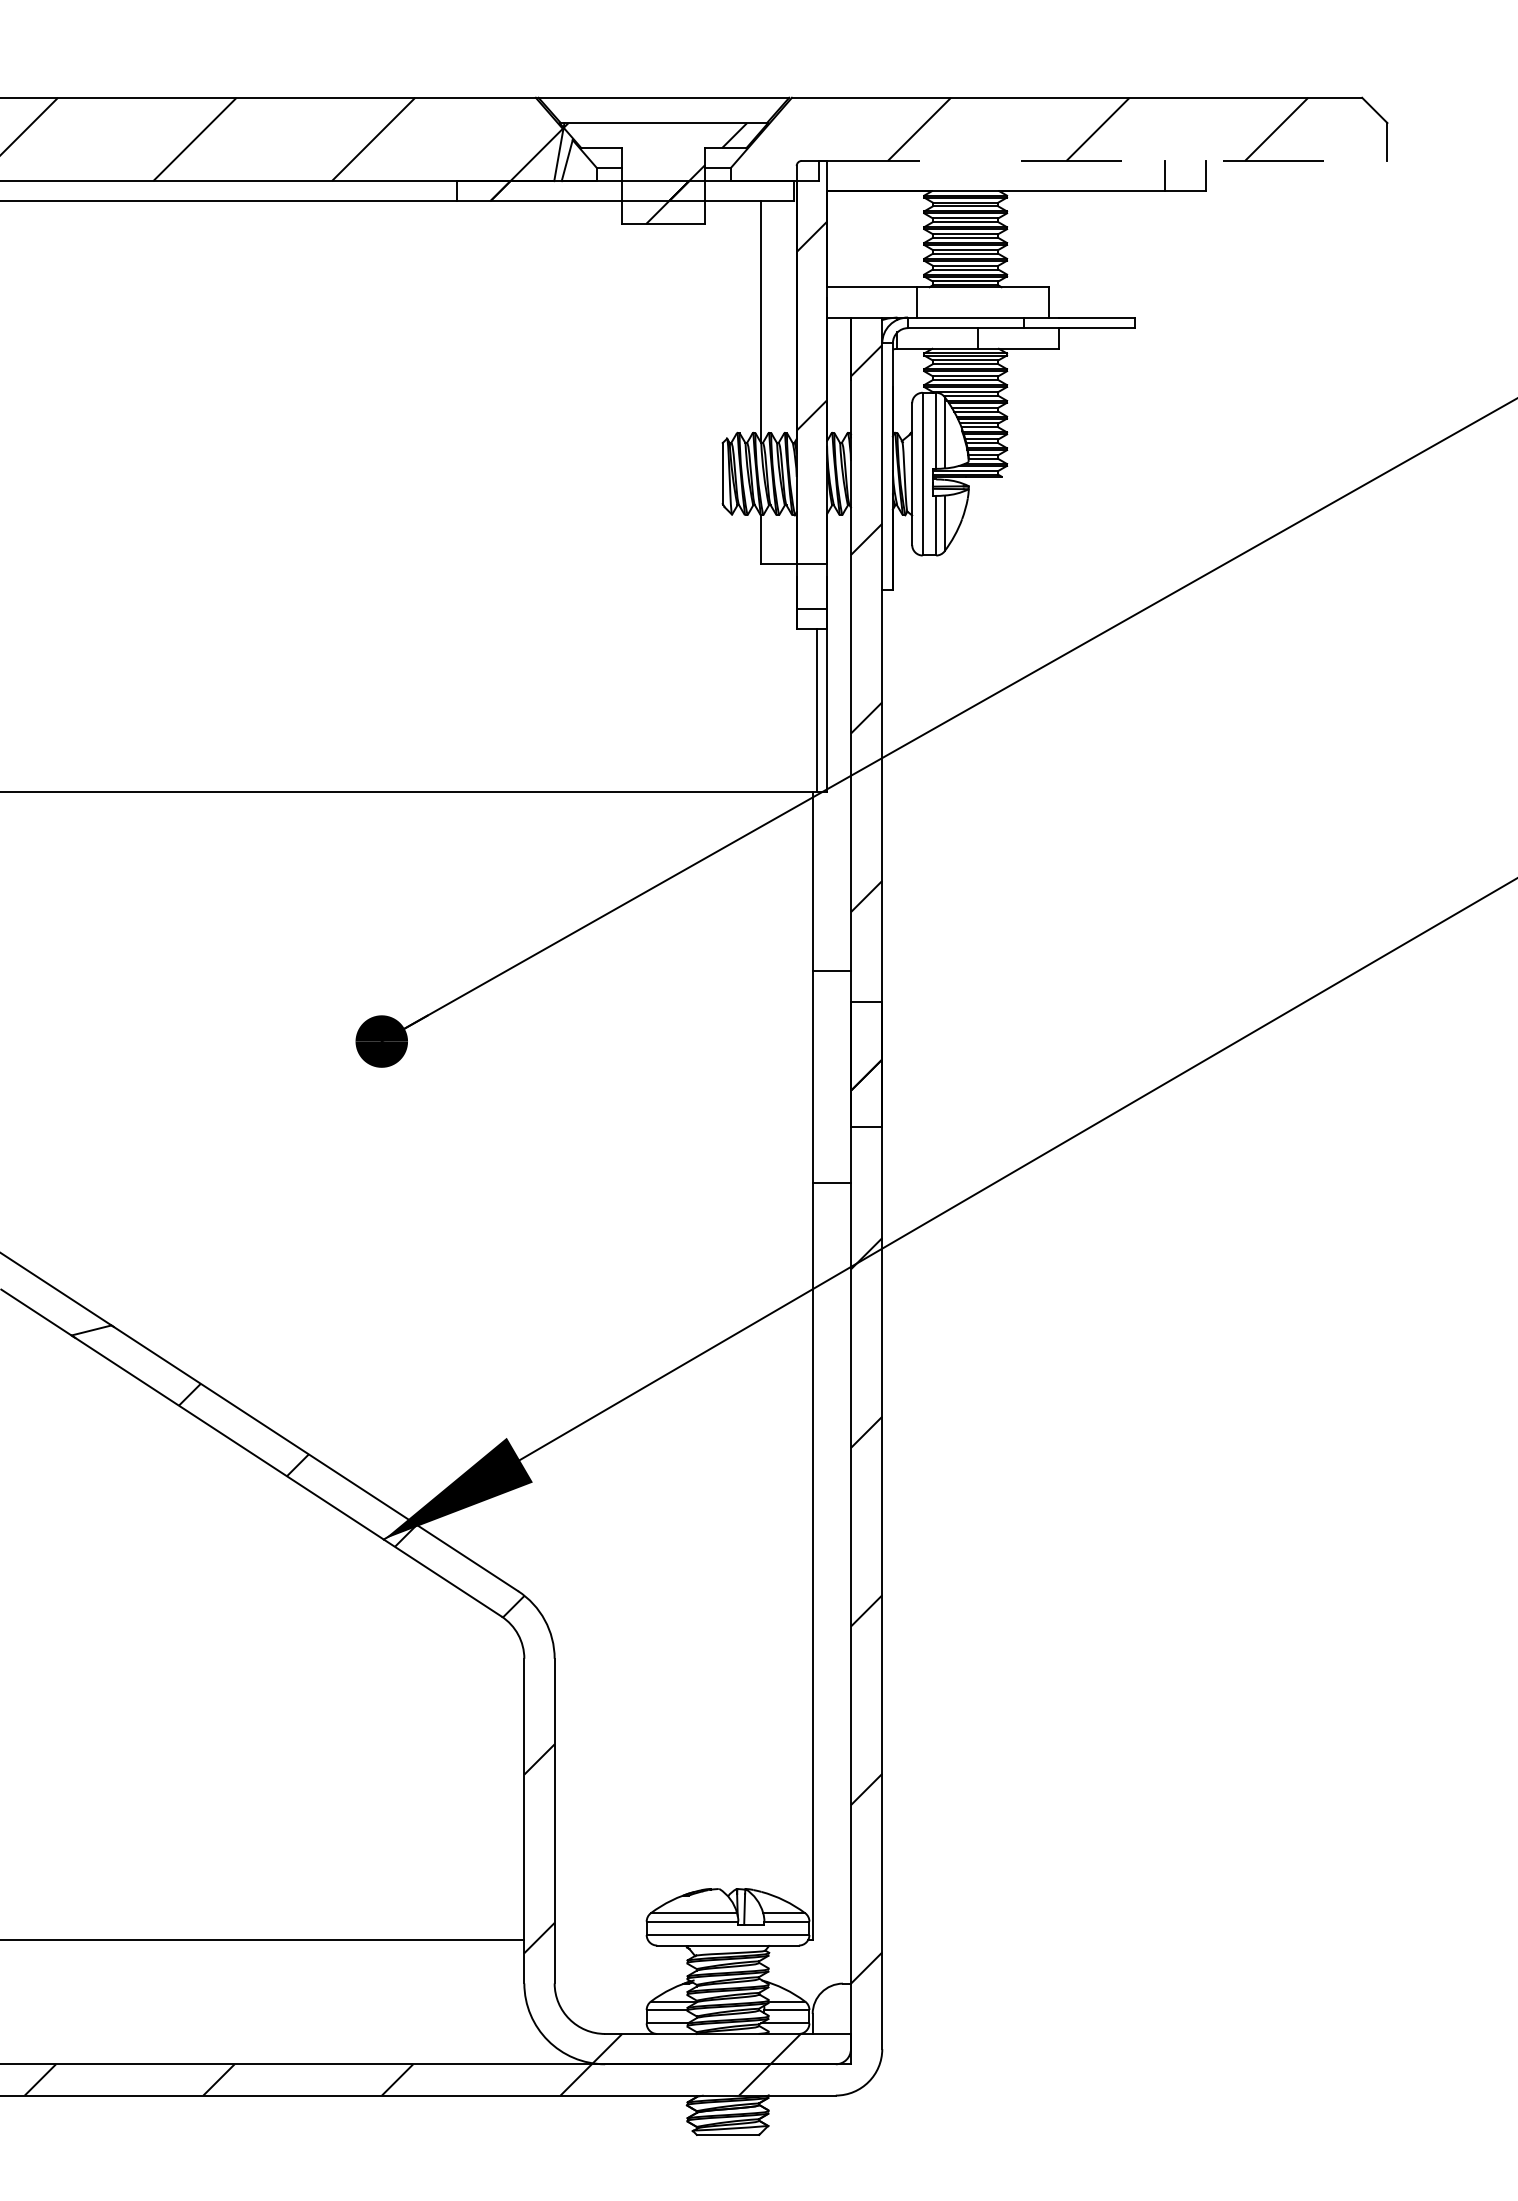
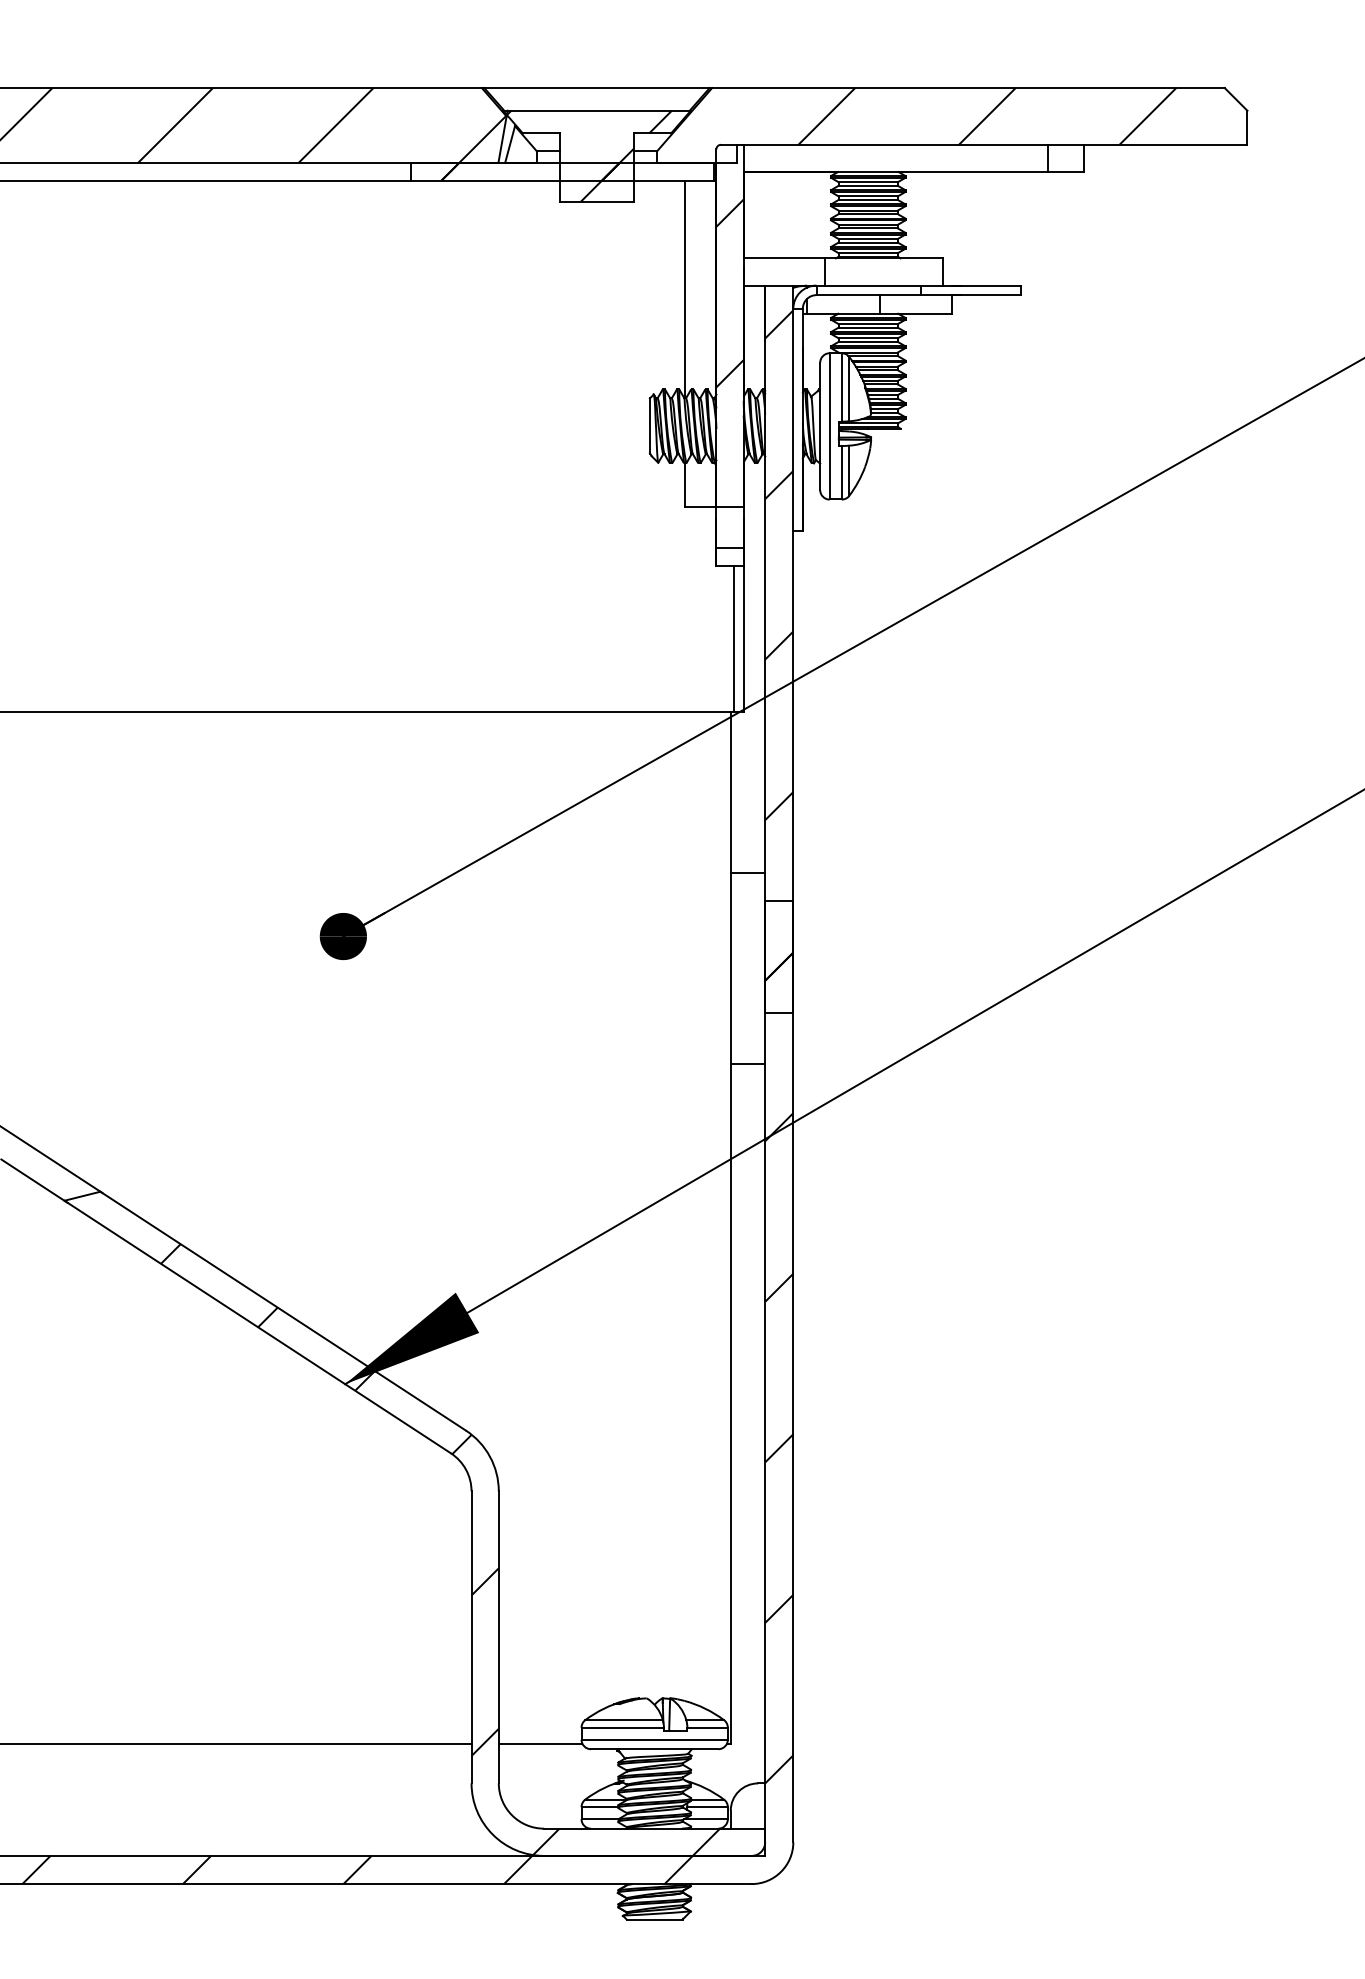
line: (1103, 160) -> (992, 144), dashed -> solid
line: (600, 1939) -> (540, 1743), added

